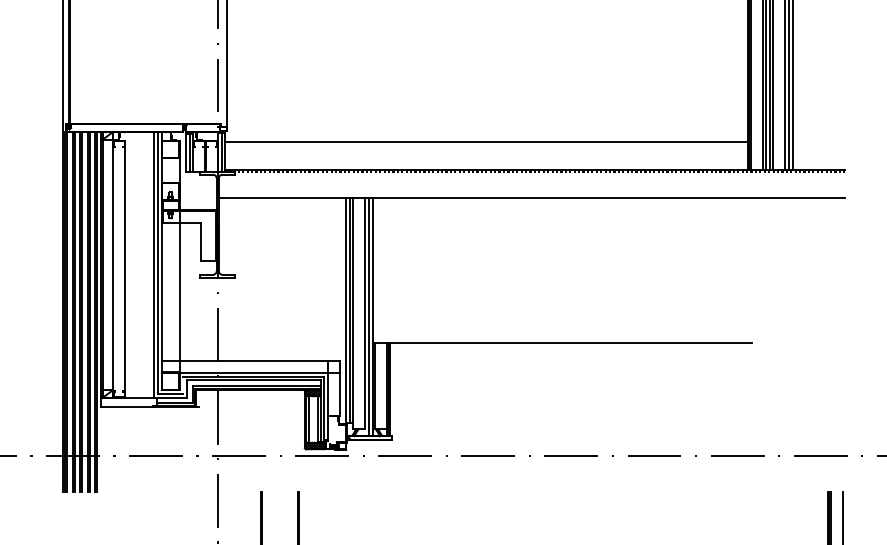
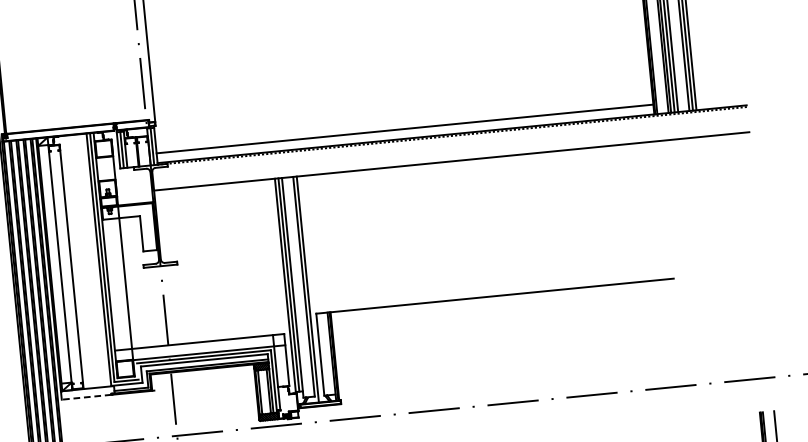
line: (486, 141) -> (404, 128), moved
line: (372, 317) -> (311, 289), removed
line: (126, 406) -> (85, 396), solid -> dashed

